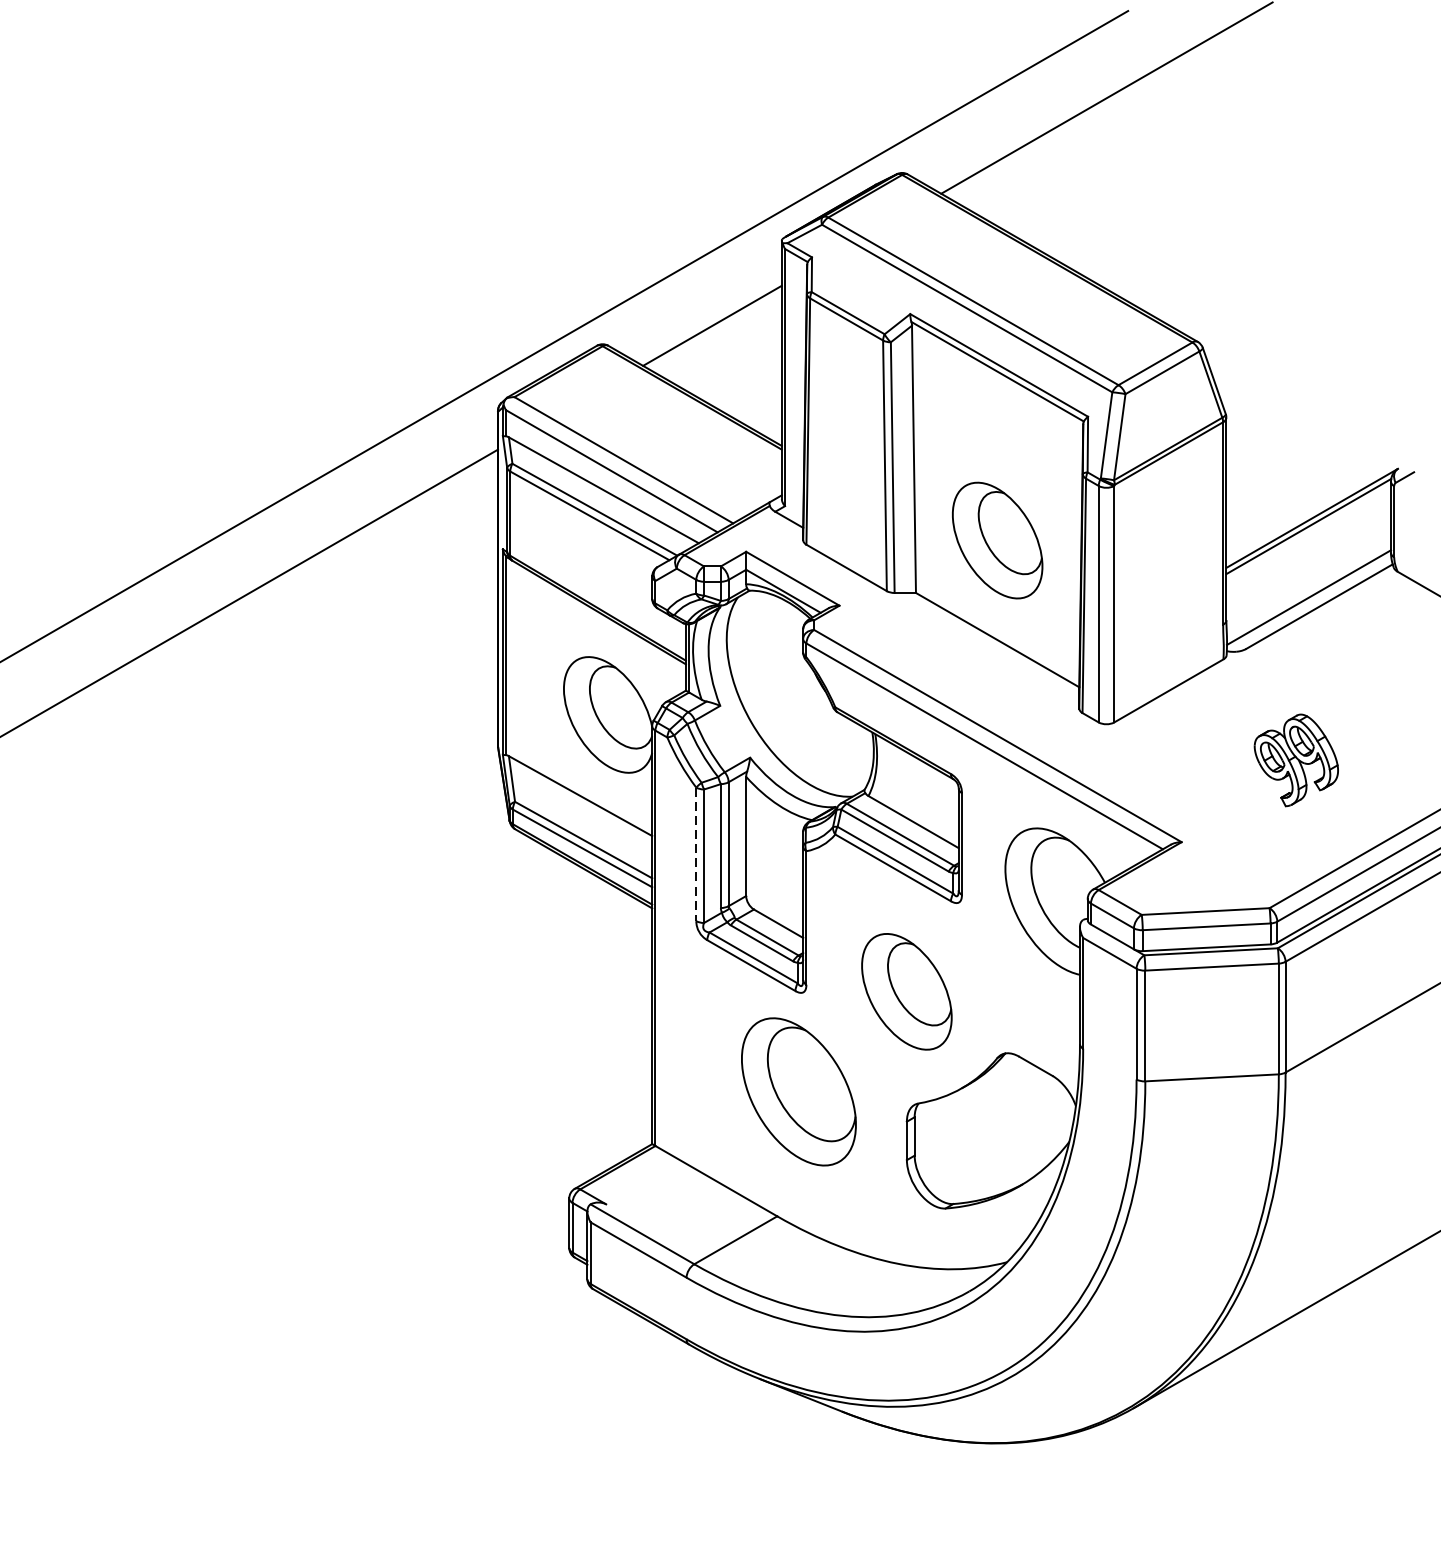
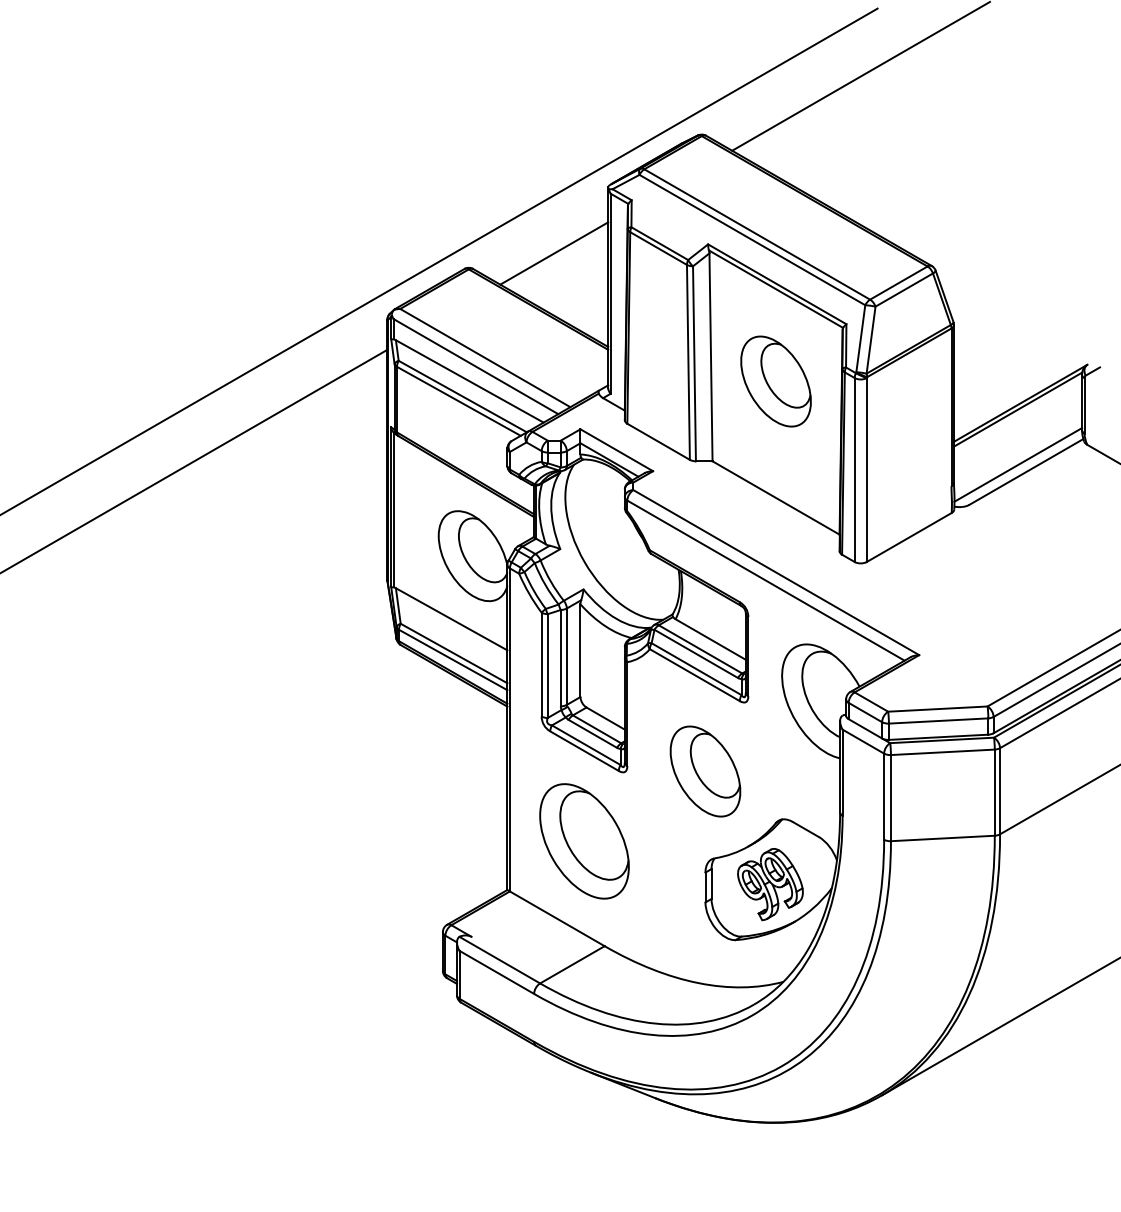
part: (996, 540) -> (775, 381), moved
part: (1296, 760) -> (770, 884), moved
line: (696, 854) -> (541, 664), dashed -> solid
part: (798, 1092) -> (584, 841), moved

